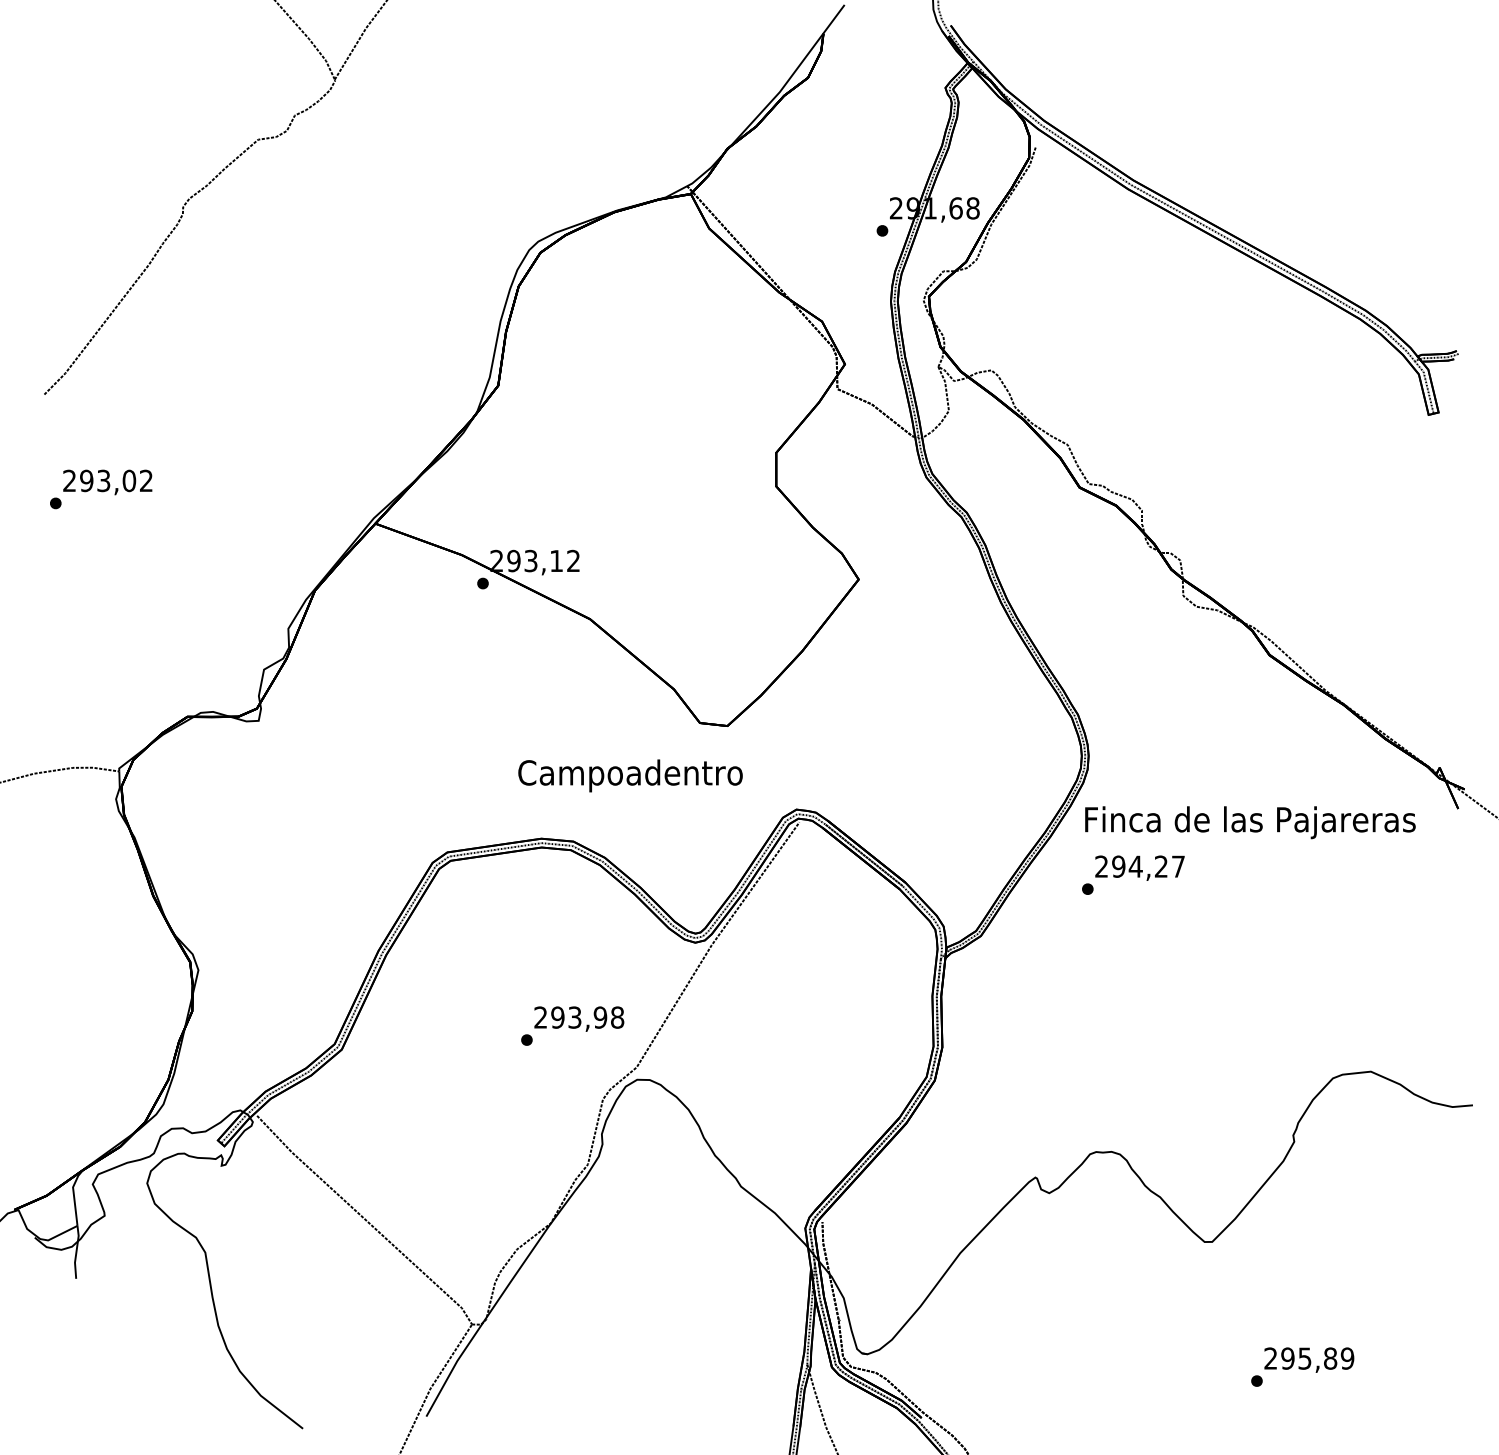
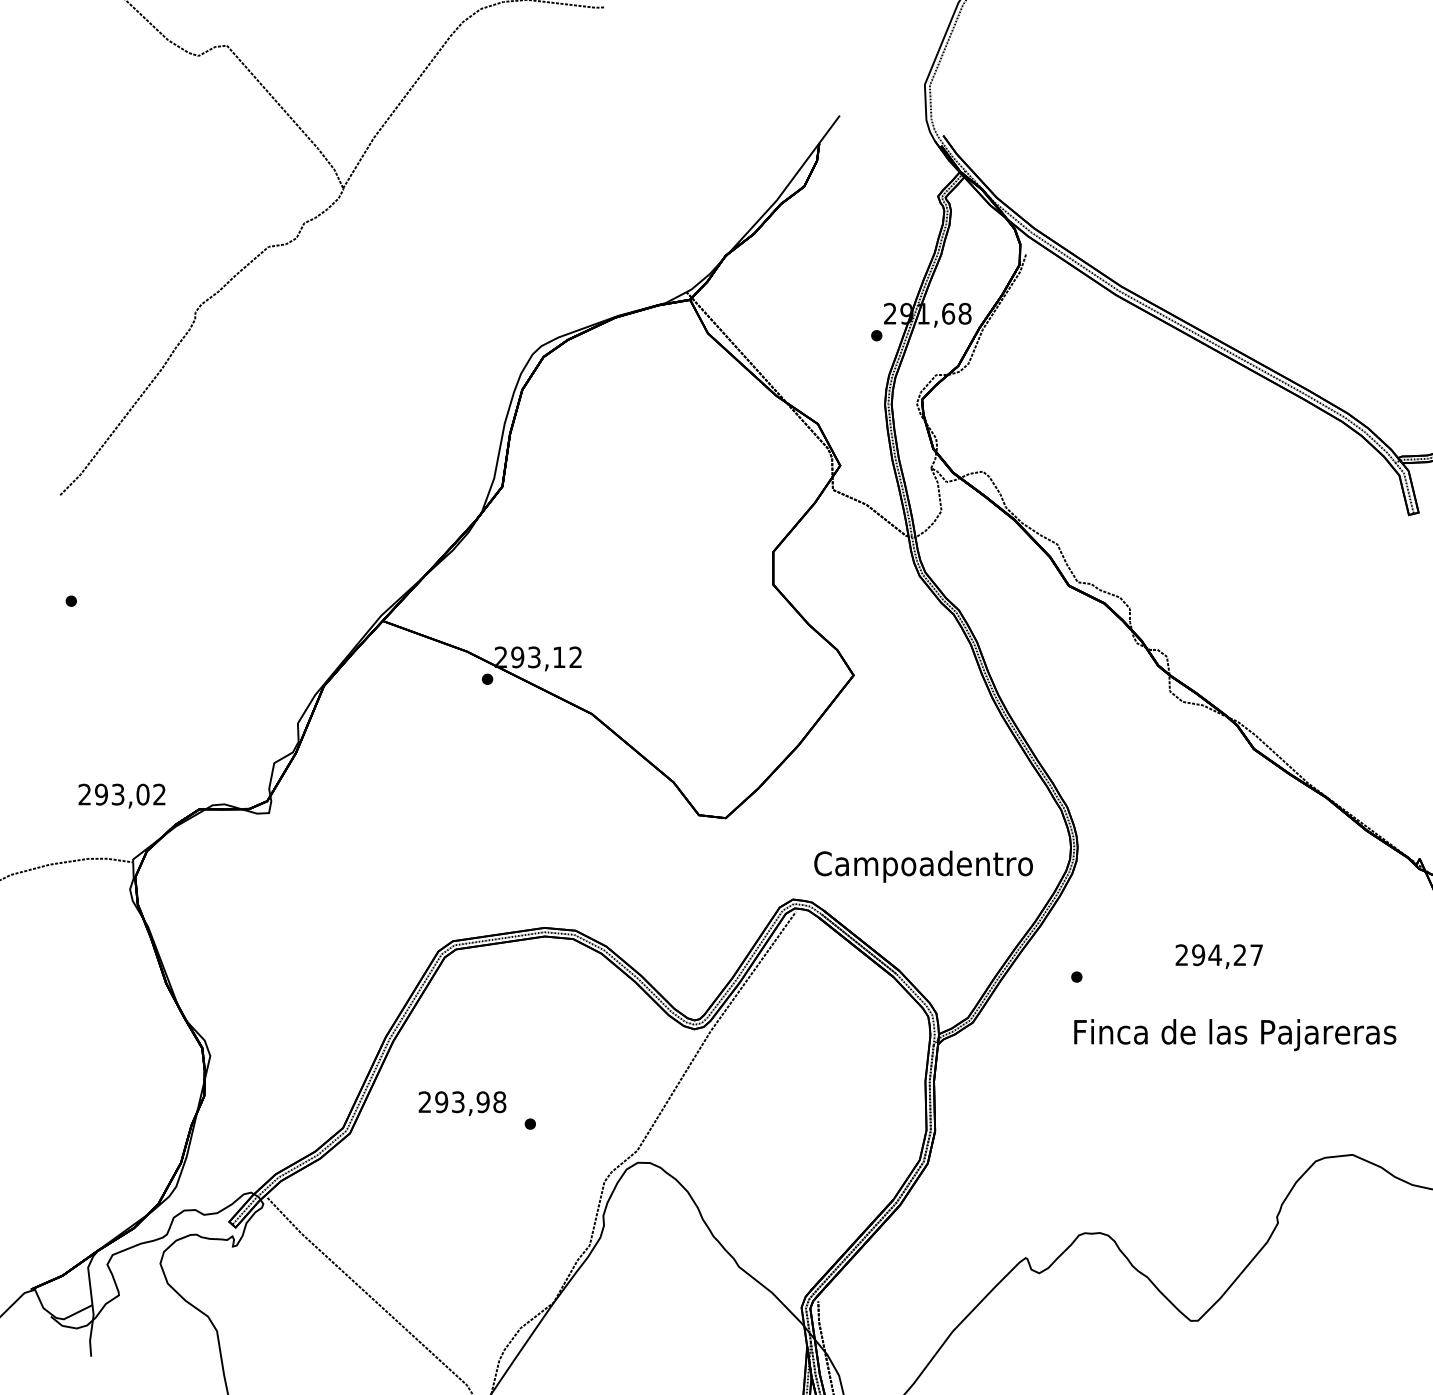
text: (107, 482) -> (121, 796), moved
text: (630, 775) -> (923, 866), moved
text: (1250, 822) -> (1235, 1034), moved
text: (1139, 867) -> (1218, 955), moved
text: (579, 1018) -> (462, 1103), moved

